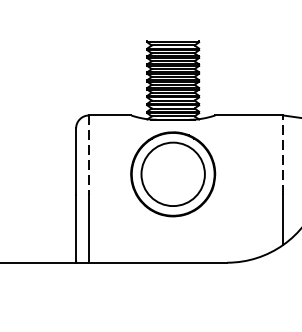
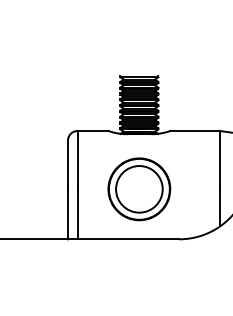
line: (283, 154) -> (220, 159), dashed -> solid
line: (89, 155) -> (77, 160), dashed -> solid
part: (173, 174) -> (139, 189), moved

